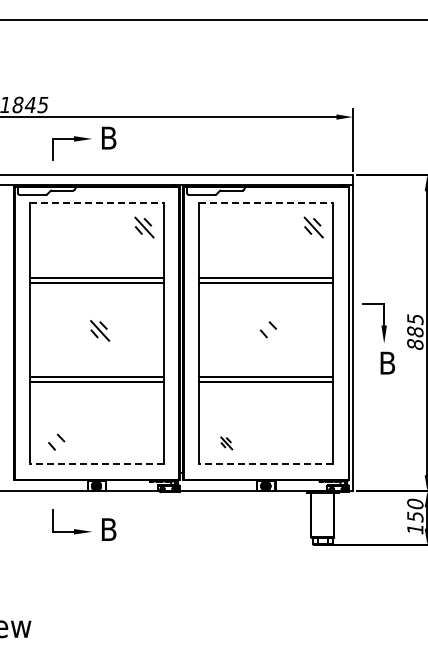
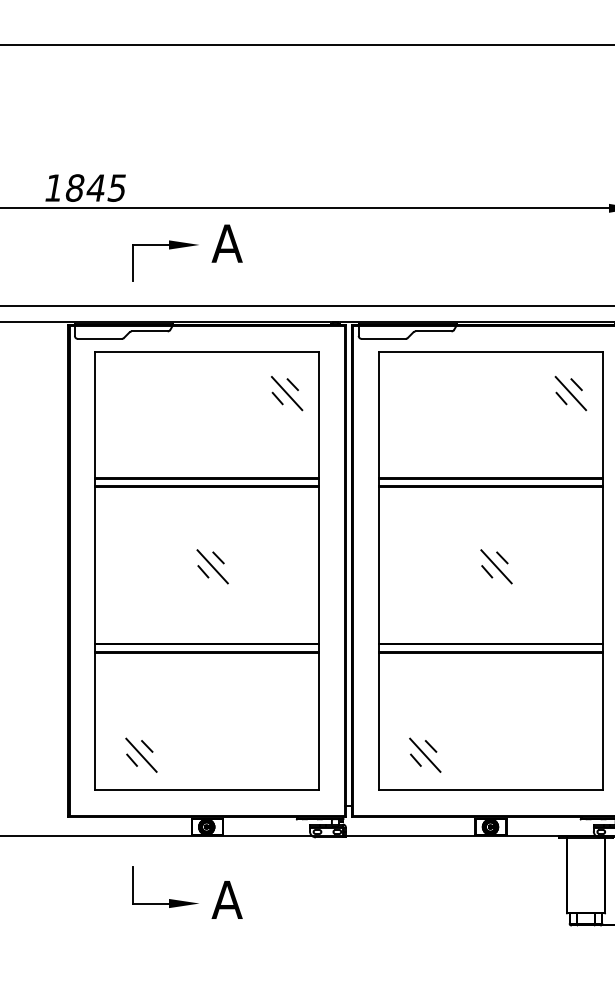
text: (108, 137) -> (226, 242), B -> A
line: (96, 202) -> (206, 351), dashed -> solid
line: (266, 202) -> (491, 351), dashed -> solid
line: (269, 330) -> (496, 566), added
line: (57, 443) -> (141, 755), added
part: (226, 443) -> (424, 755), size x1.67
line: (96, 464) -> (206, 790), dashed -> solid
line: (266, 464) -> (491, 790), dashed -> solid
text: (108, 529) -> (226, 899), B -> A

